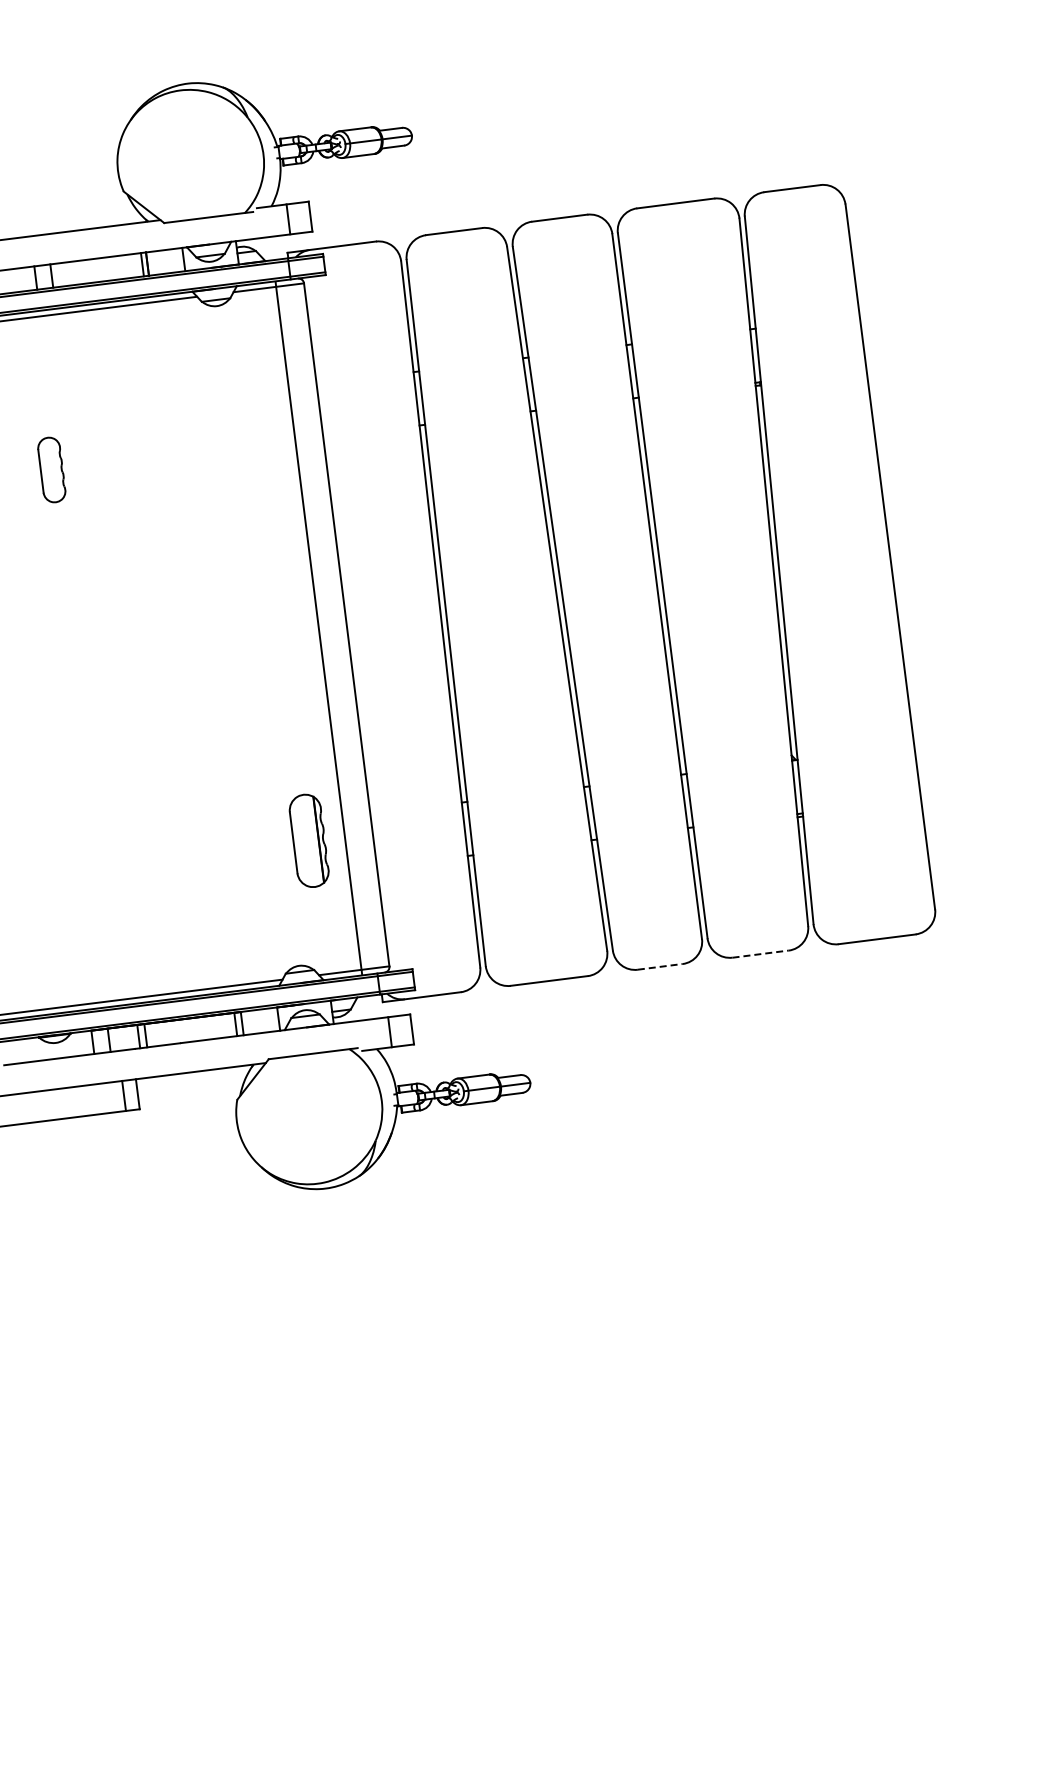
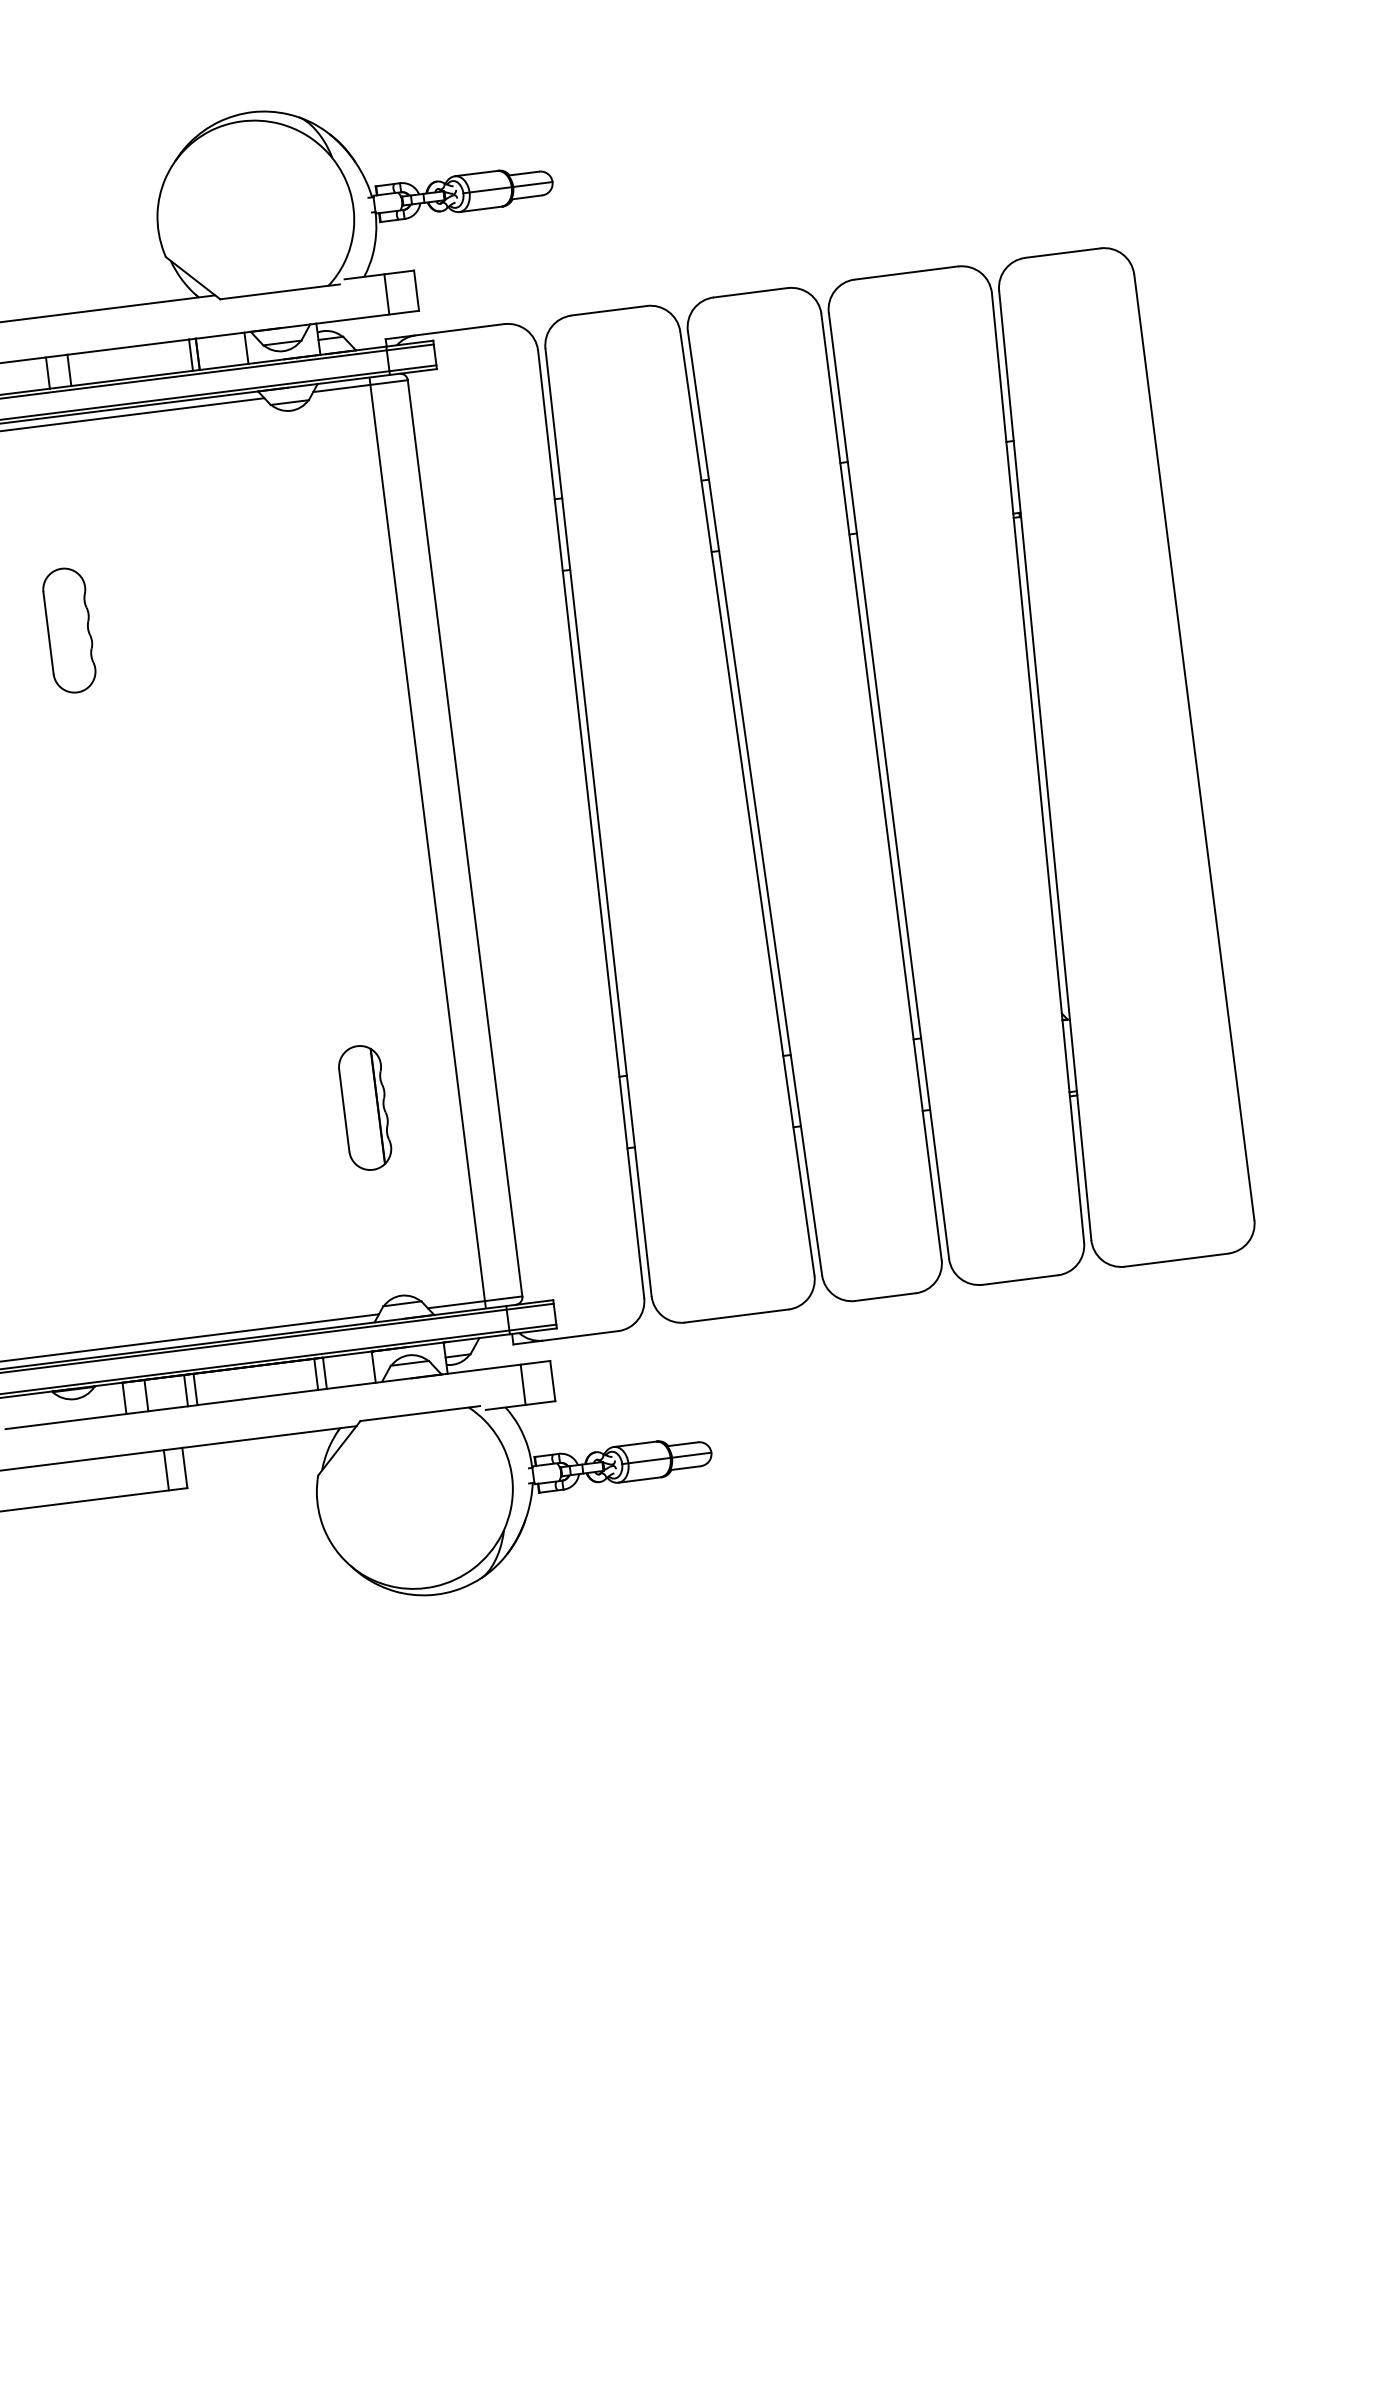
part: (51, 469) -> (69, 629), size x1.43
part: (308, 840) -> (364, 1107), moved
line: (761, 954) -> (1021, 1280), dashed -> solid
line: (660, 966) -> (885, 1296), dashed -> solid

